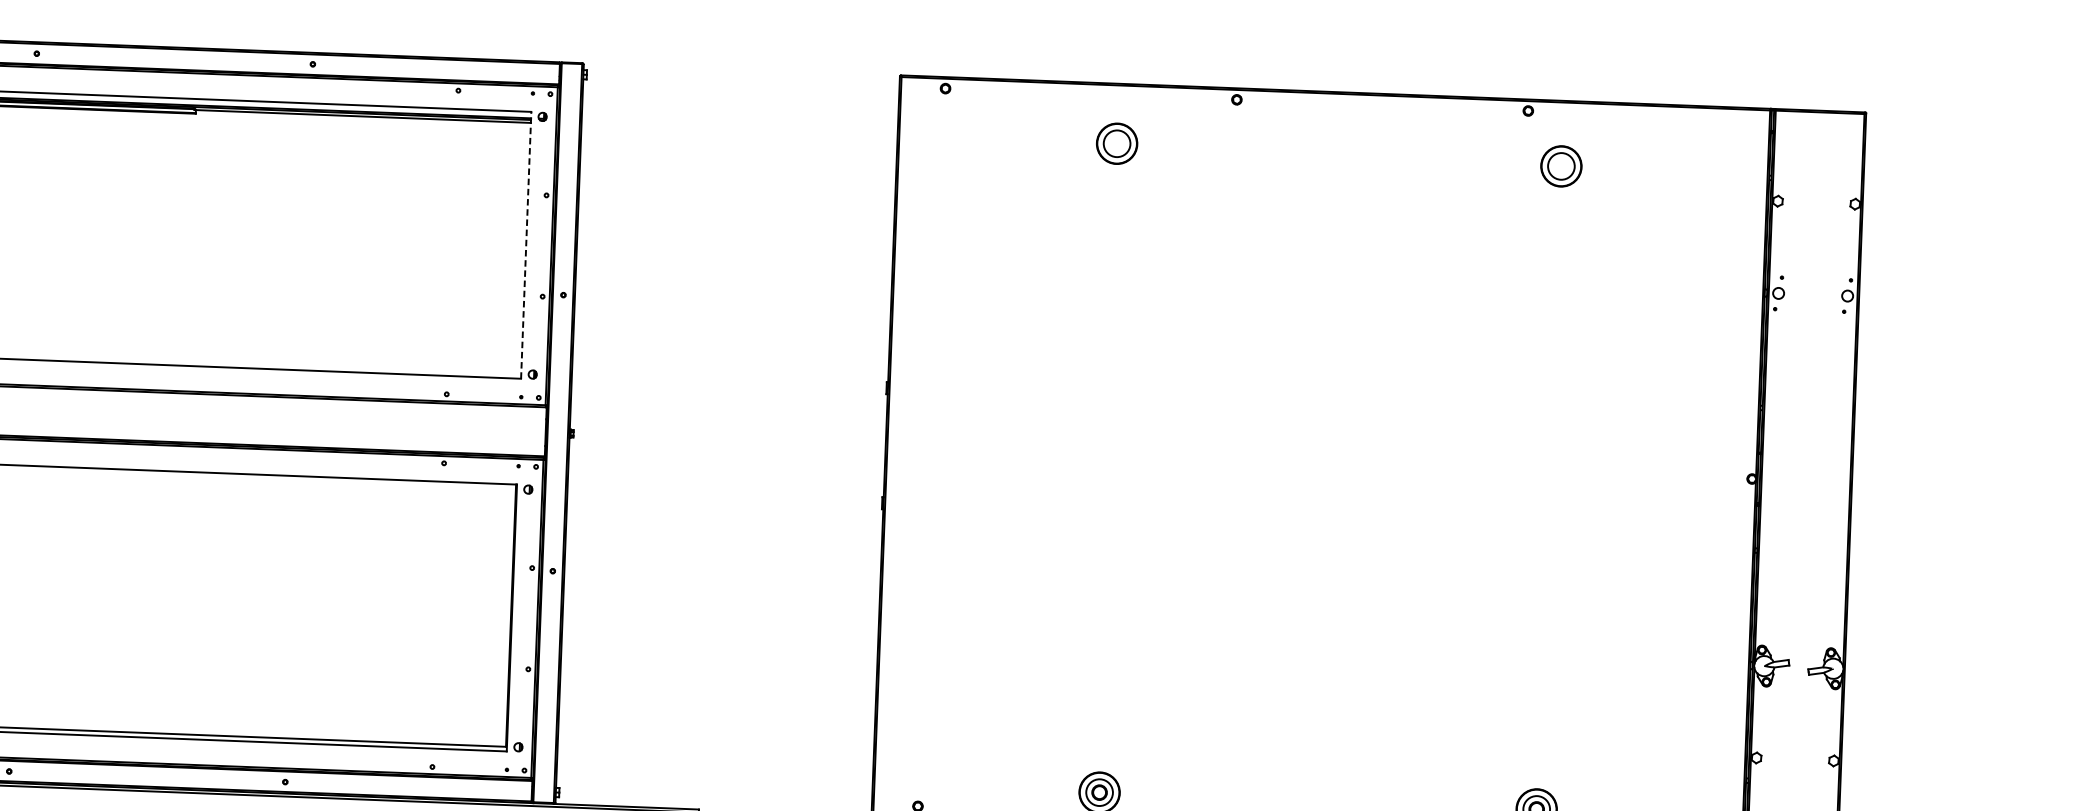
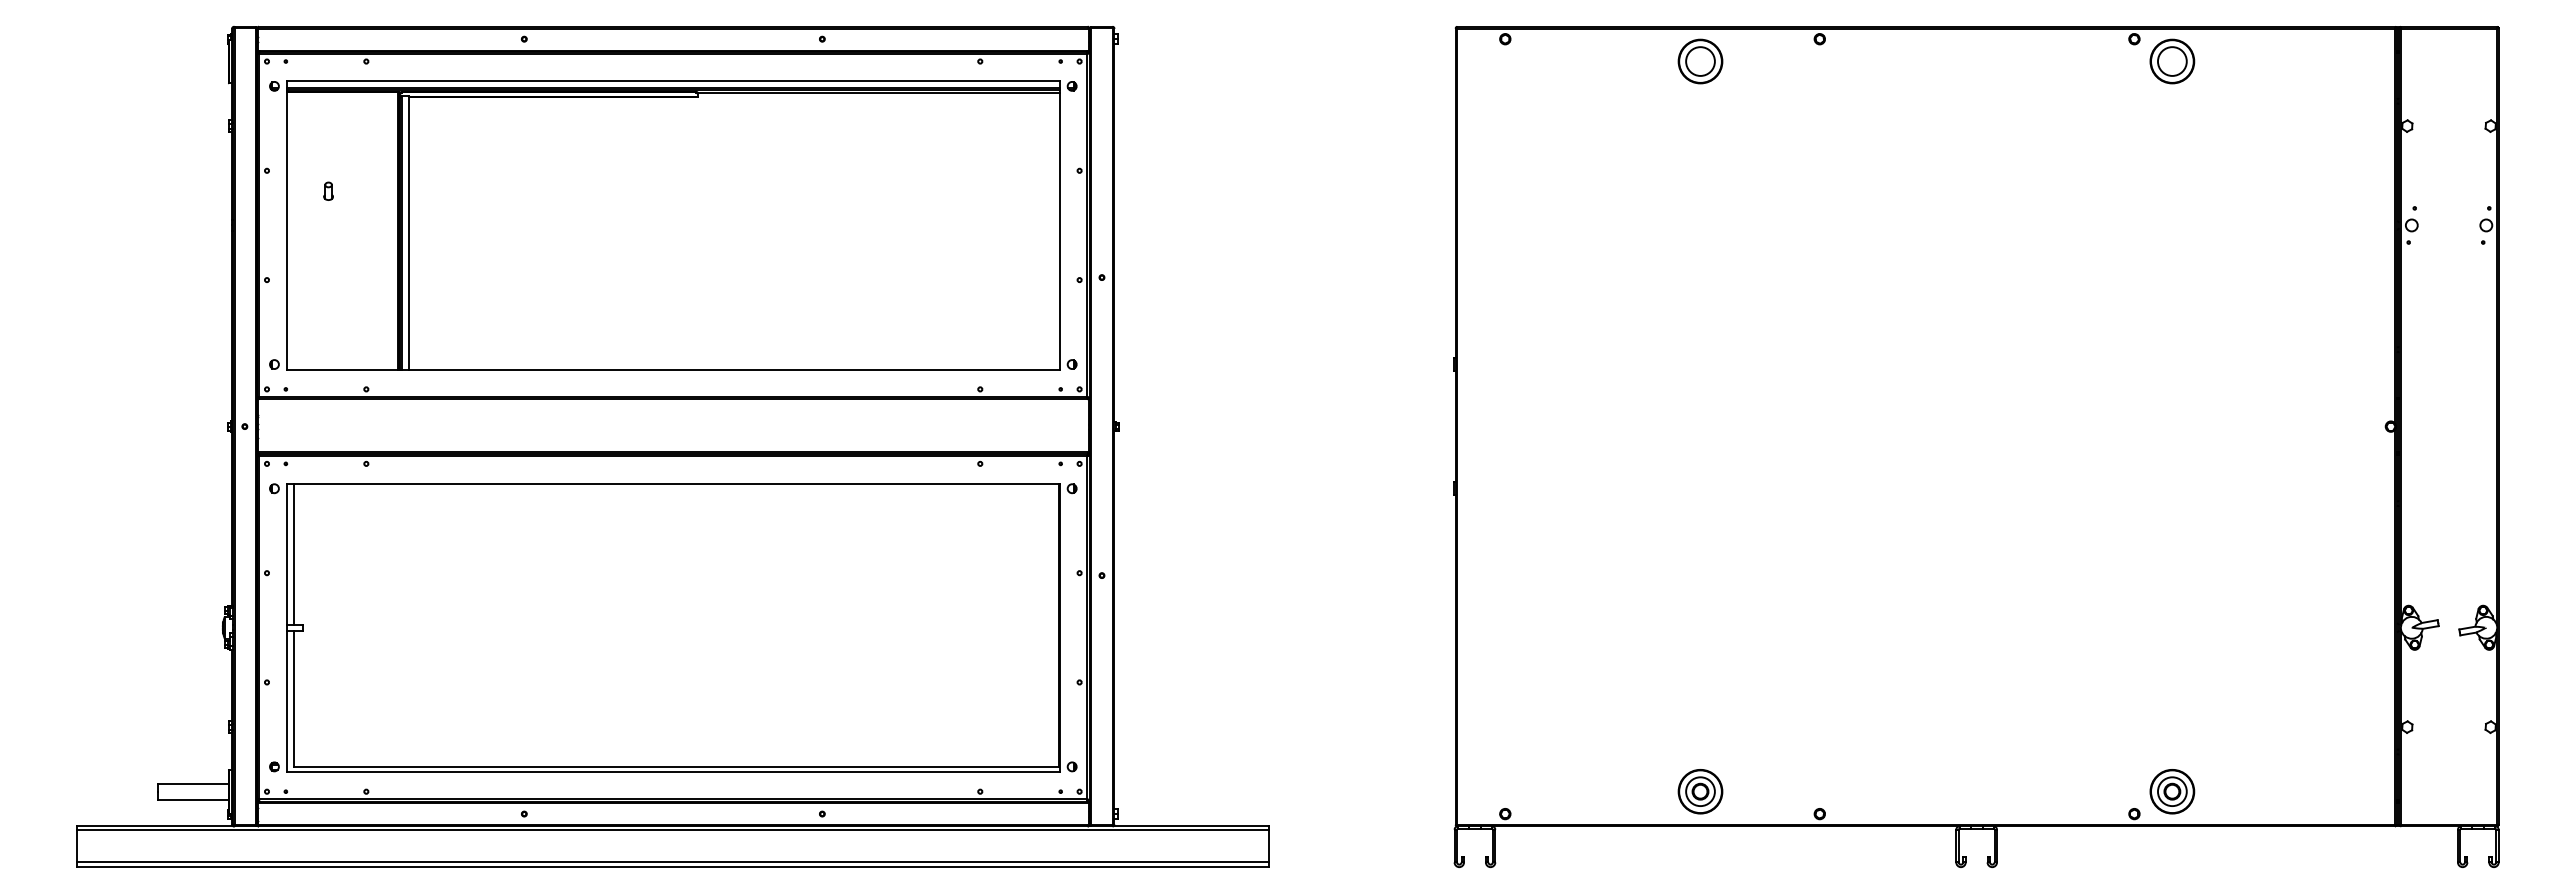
part: (1117, 143) -> (1700, 61), moved
part: (1561, 166) -> (2172, 61), moved
line: (526, 244) -> (1059, 224), dashed -> solid

